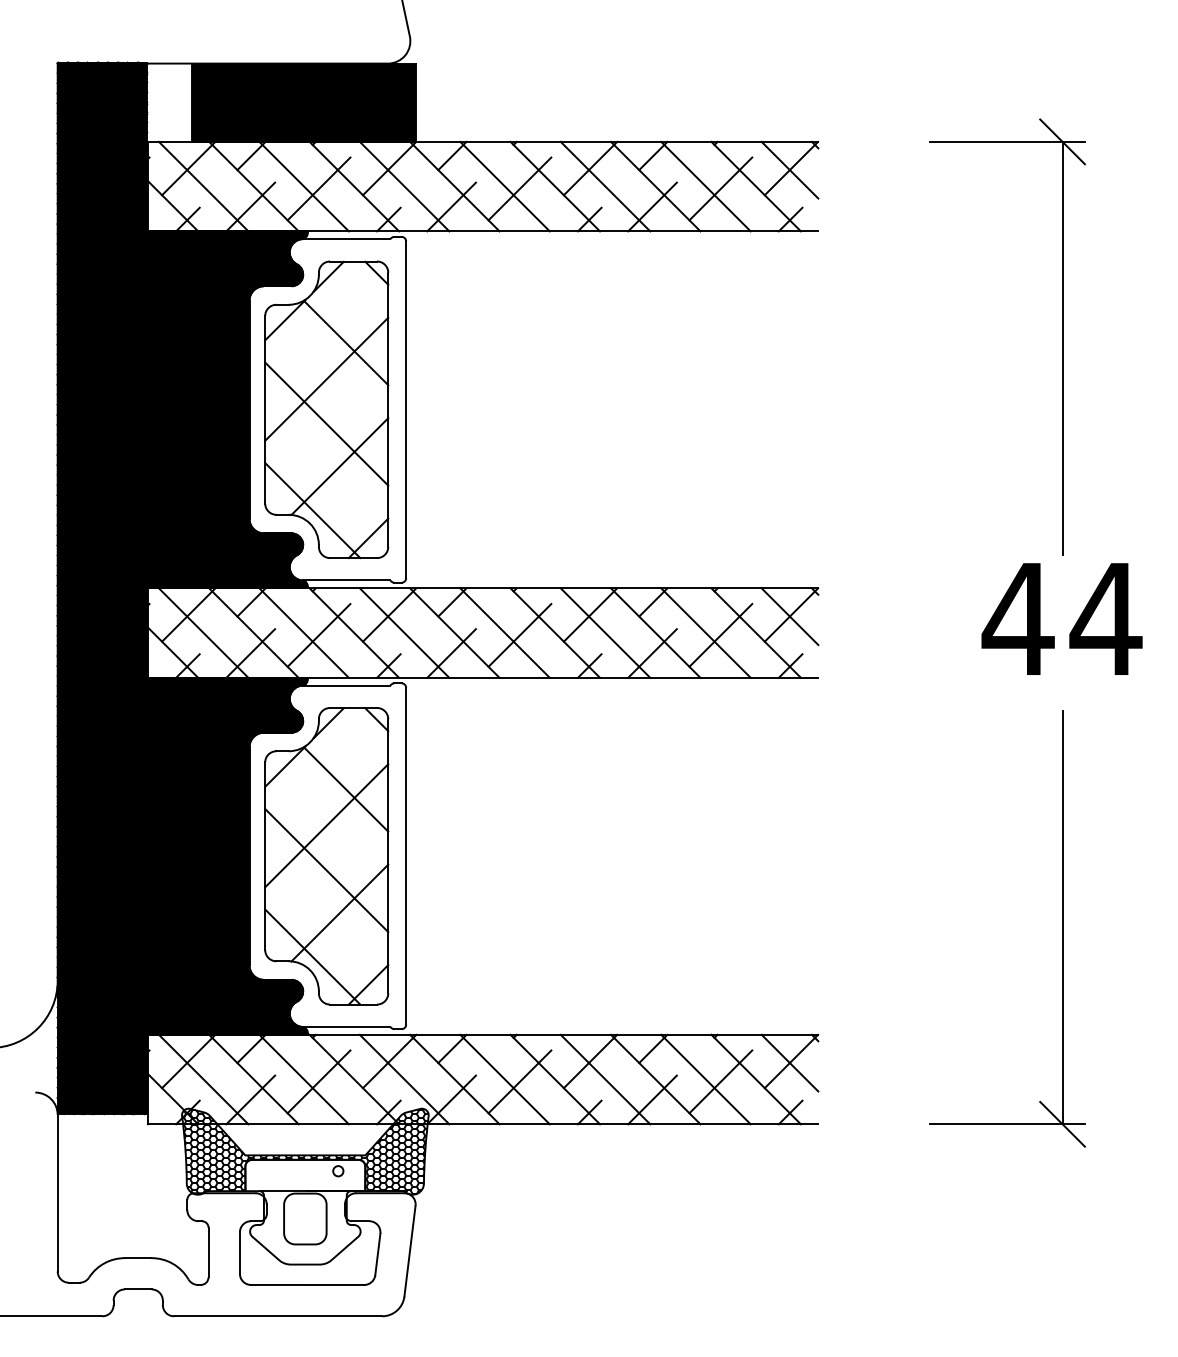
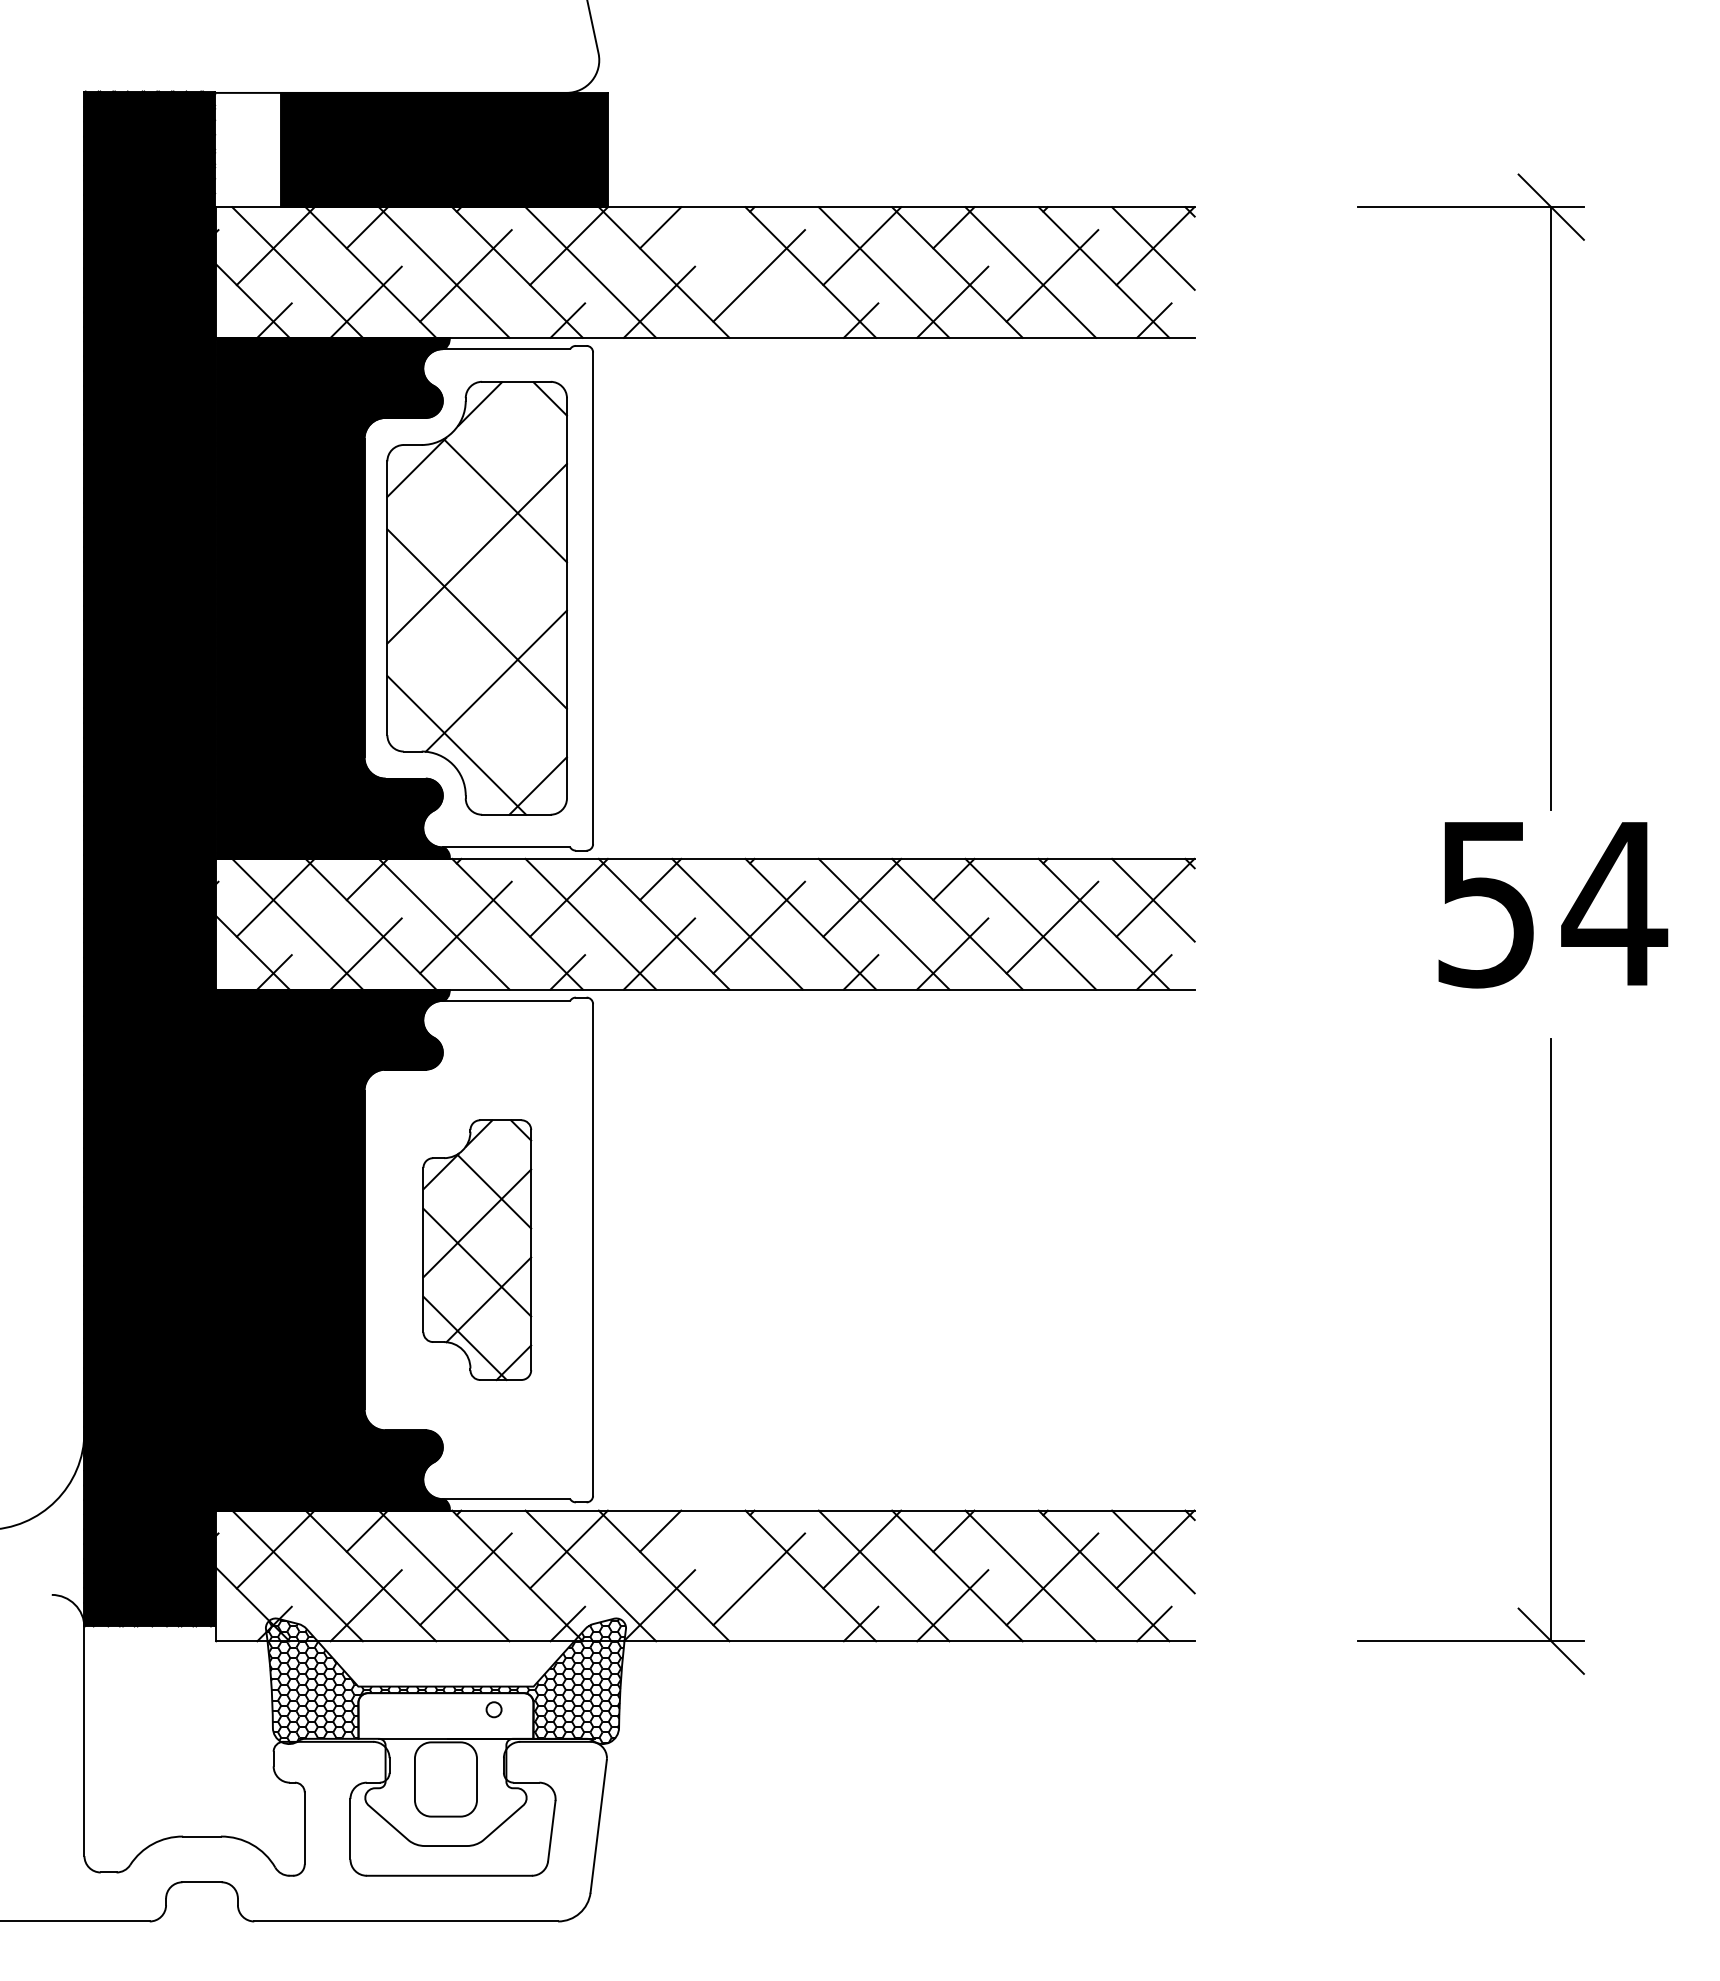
line: (504, 186) -> (736, 272), removed
text: (1017, 620) -> (1485, 905), 44 -> 54
part: (326, 856) -> (476, 1250), size x0.6
line: (504, 1079) -> (736, 1575), removed

